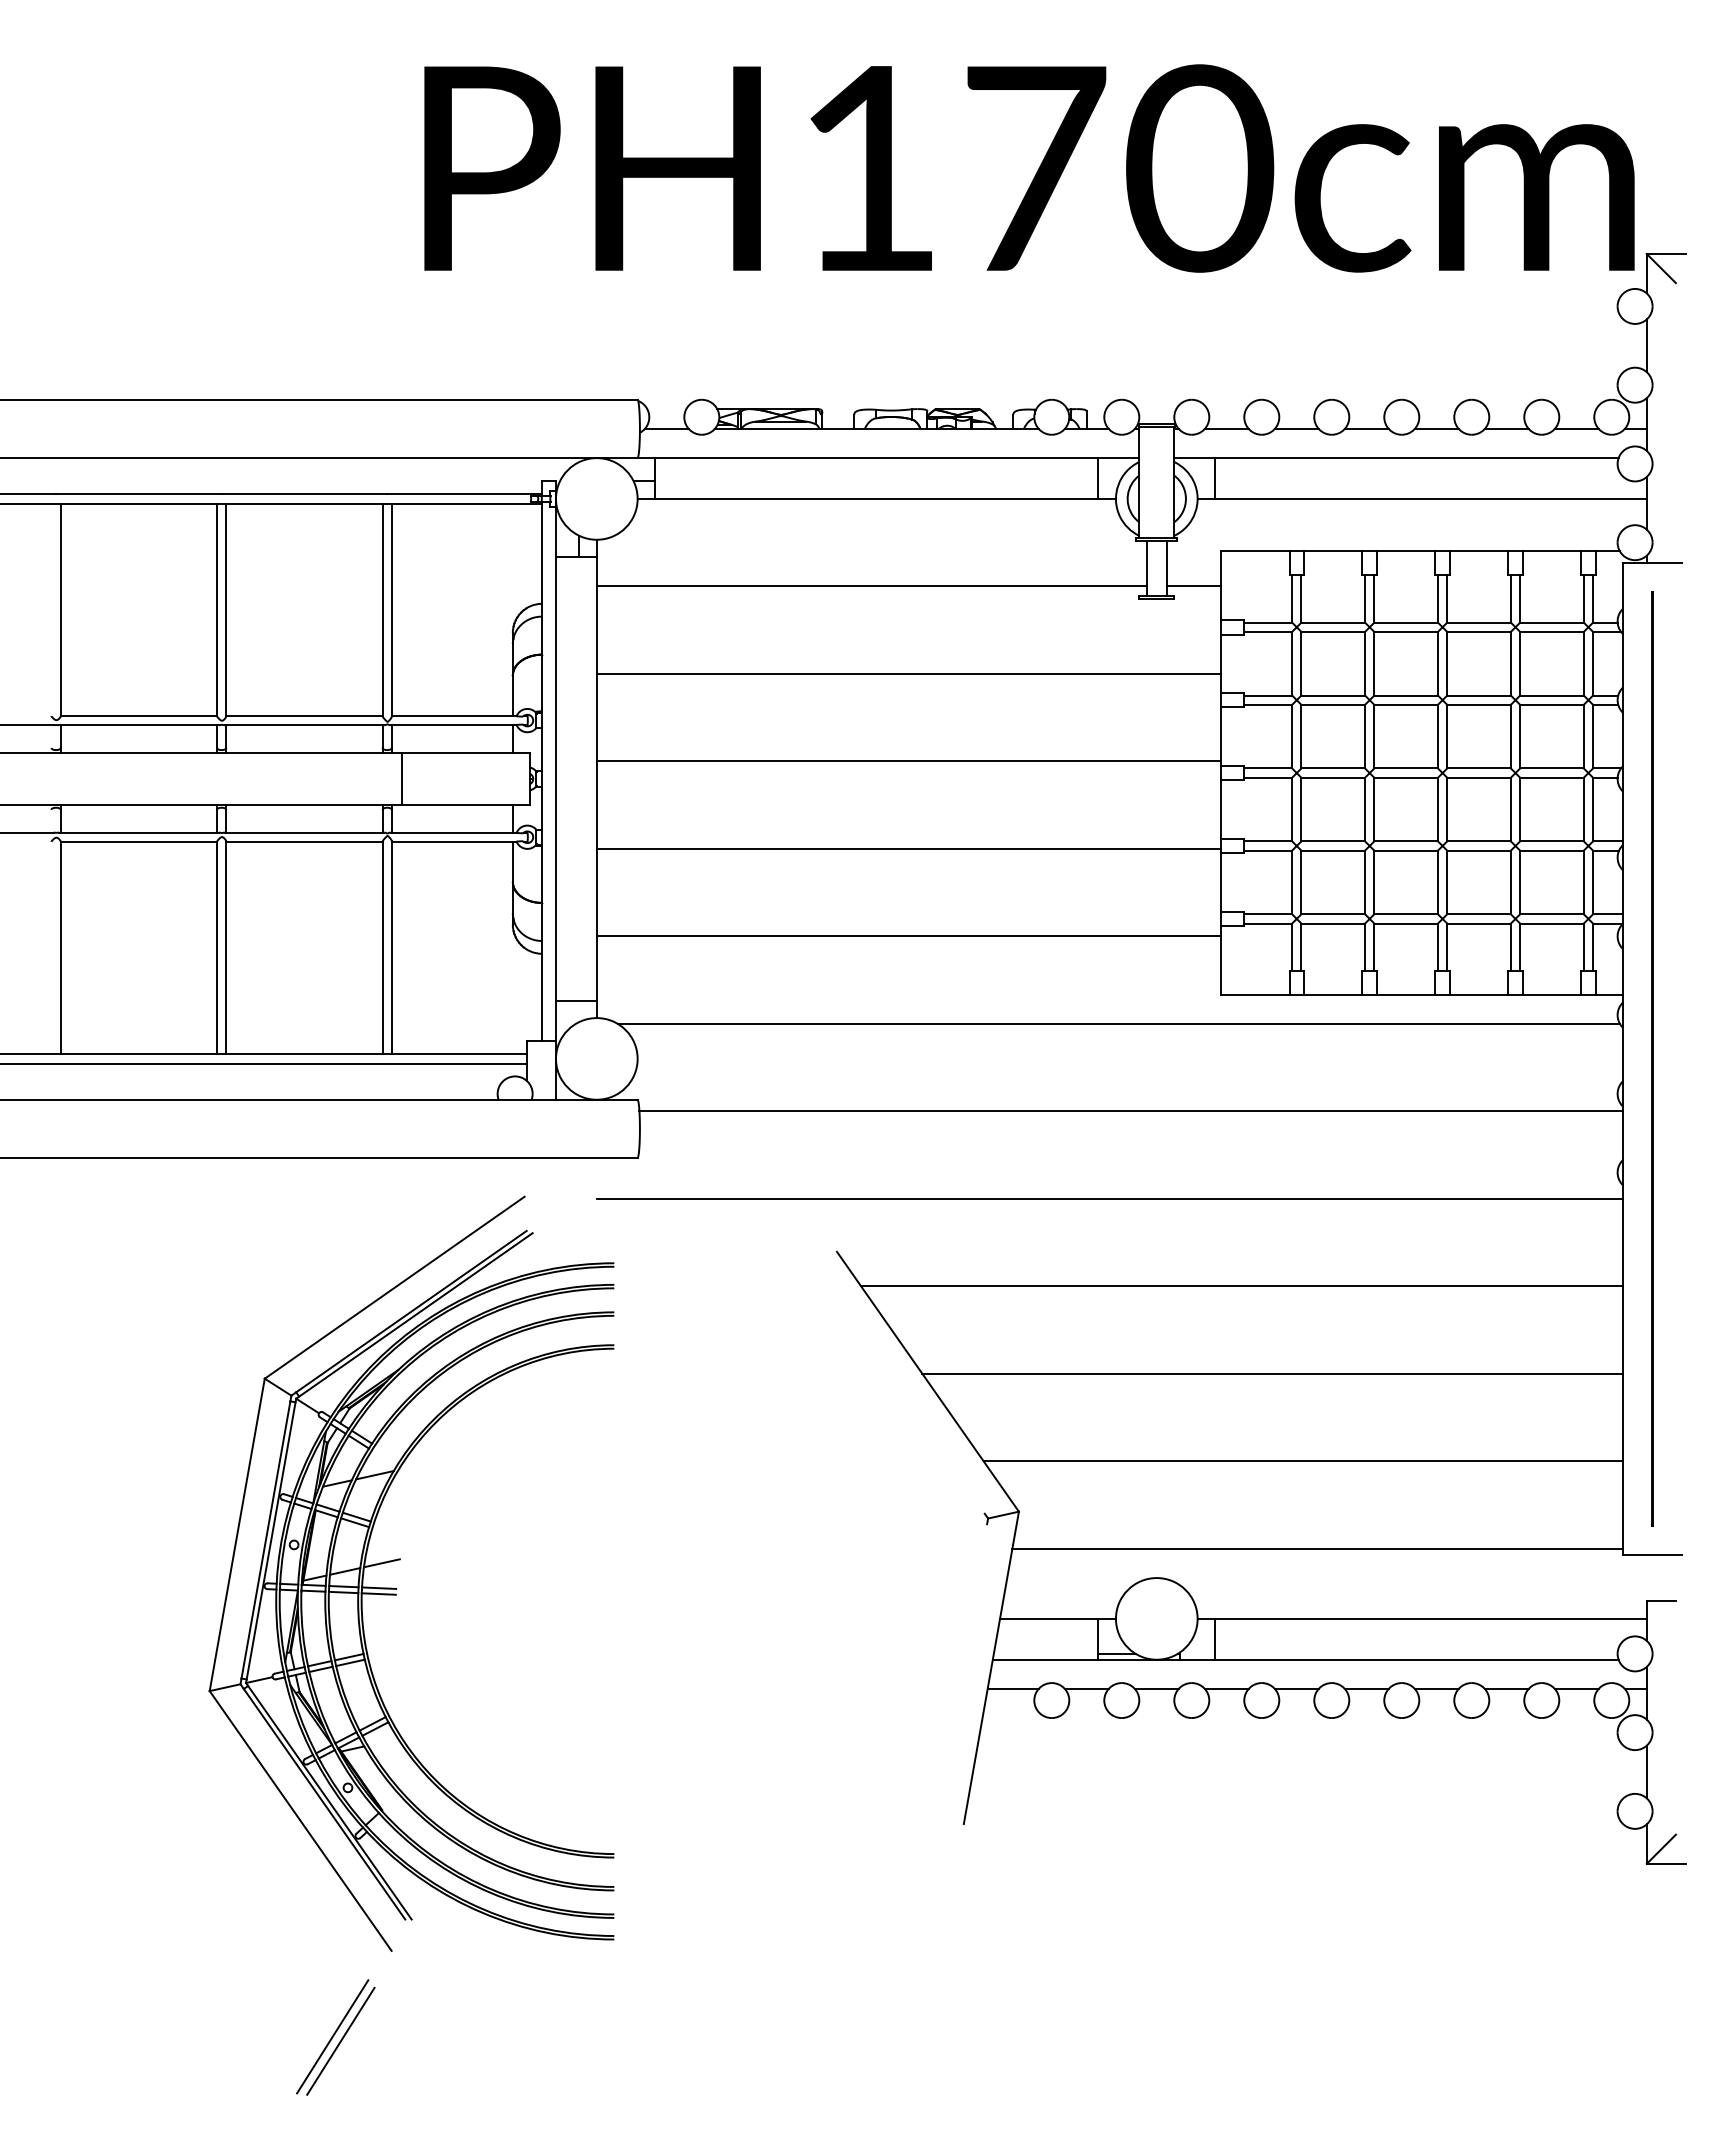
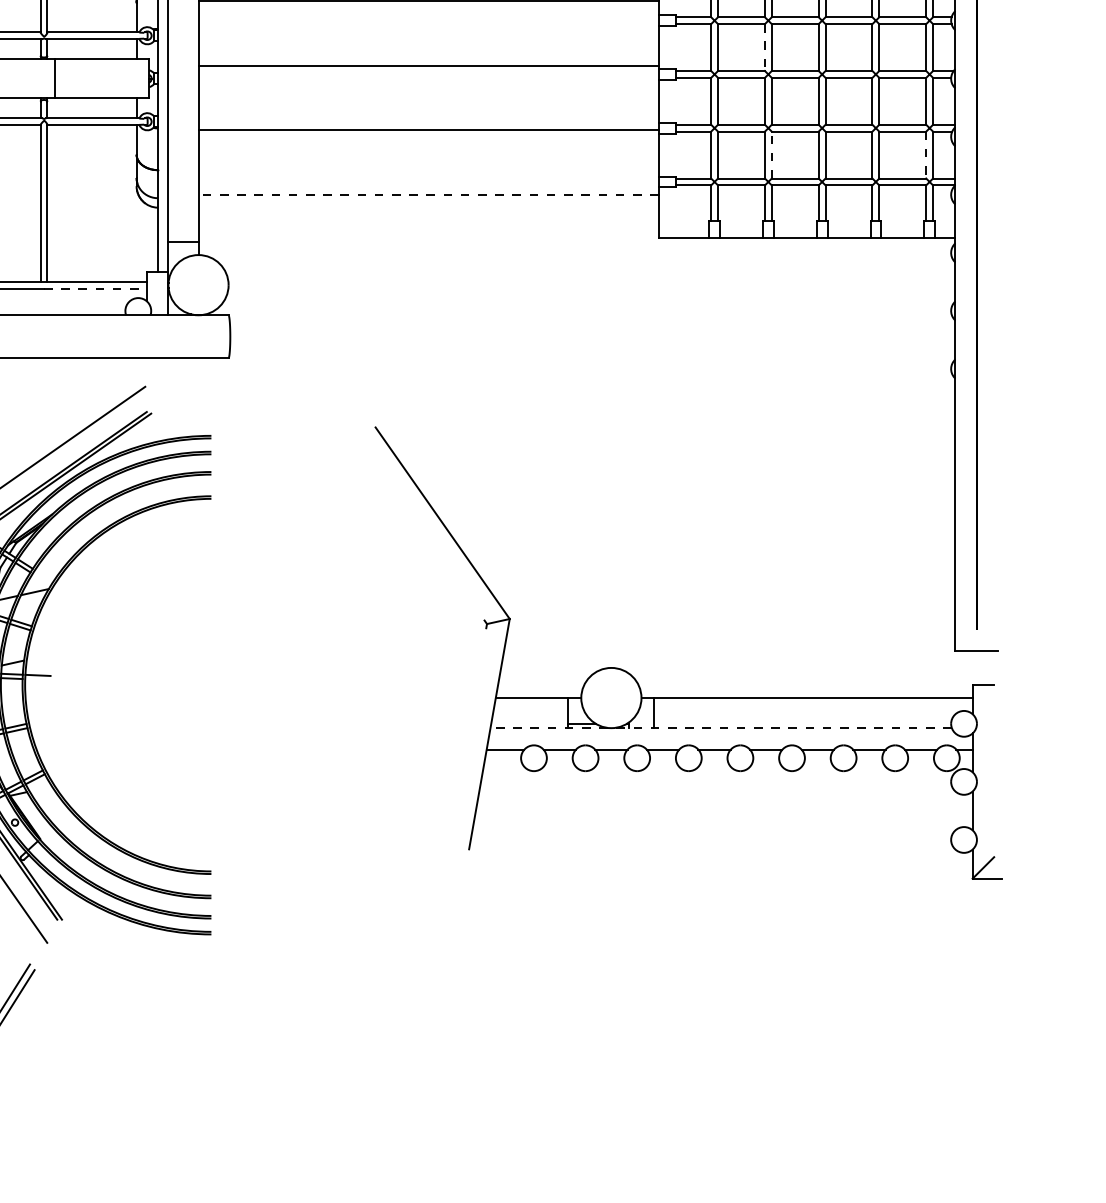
line: (1365, 736) -> (765, 47), solid -> dashed
line: (1374, 882) -> (771, 155), solid -> dashed
line: (1583, 882) -> (926, 155), solid -> dashed
line: (908, 936) -> (428, 194), solid -> dashed
line: (1118, 1023) -> (583, 259), removed
line: (457, 1063) -> (95, 288), solid -> dashed
line: (1131, 1111) -> (592, 323), removed
line: (1109, 1198) -> (576, 388), removed
line: (1242, 1286) -> (674, 452), removed
line: (1272, 1373) -> (696, 517), removed
line: (1303, 1461) -> (719, 582), removed
line: (1317, 1548) -> (729, 646), removed
line: (381, 1563) -> (39, 657), removed
line: (378, 1593) -> (37, 679), removed
line: (1305, 1659) -> (721, 727), solid -> dashed

